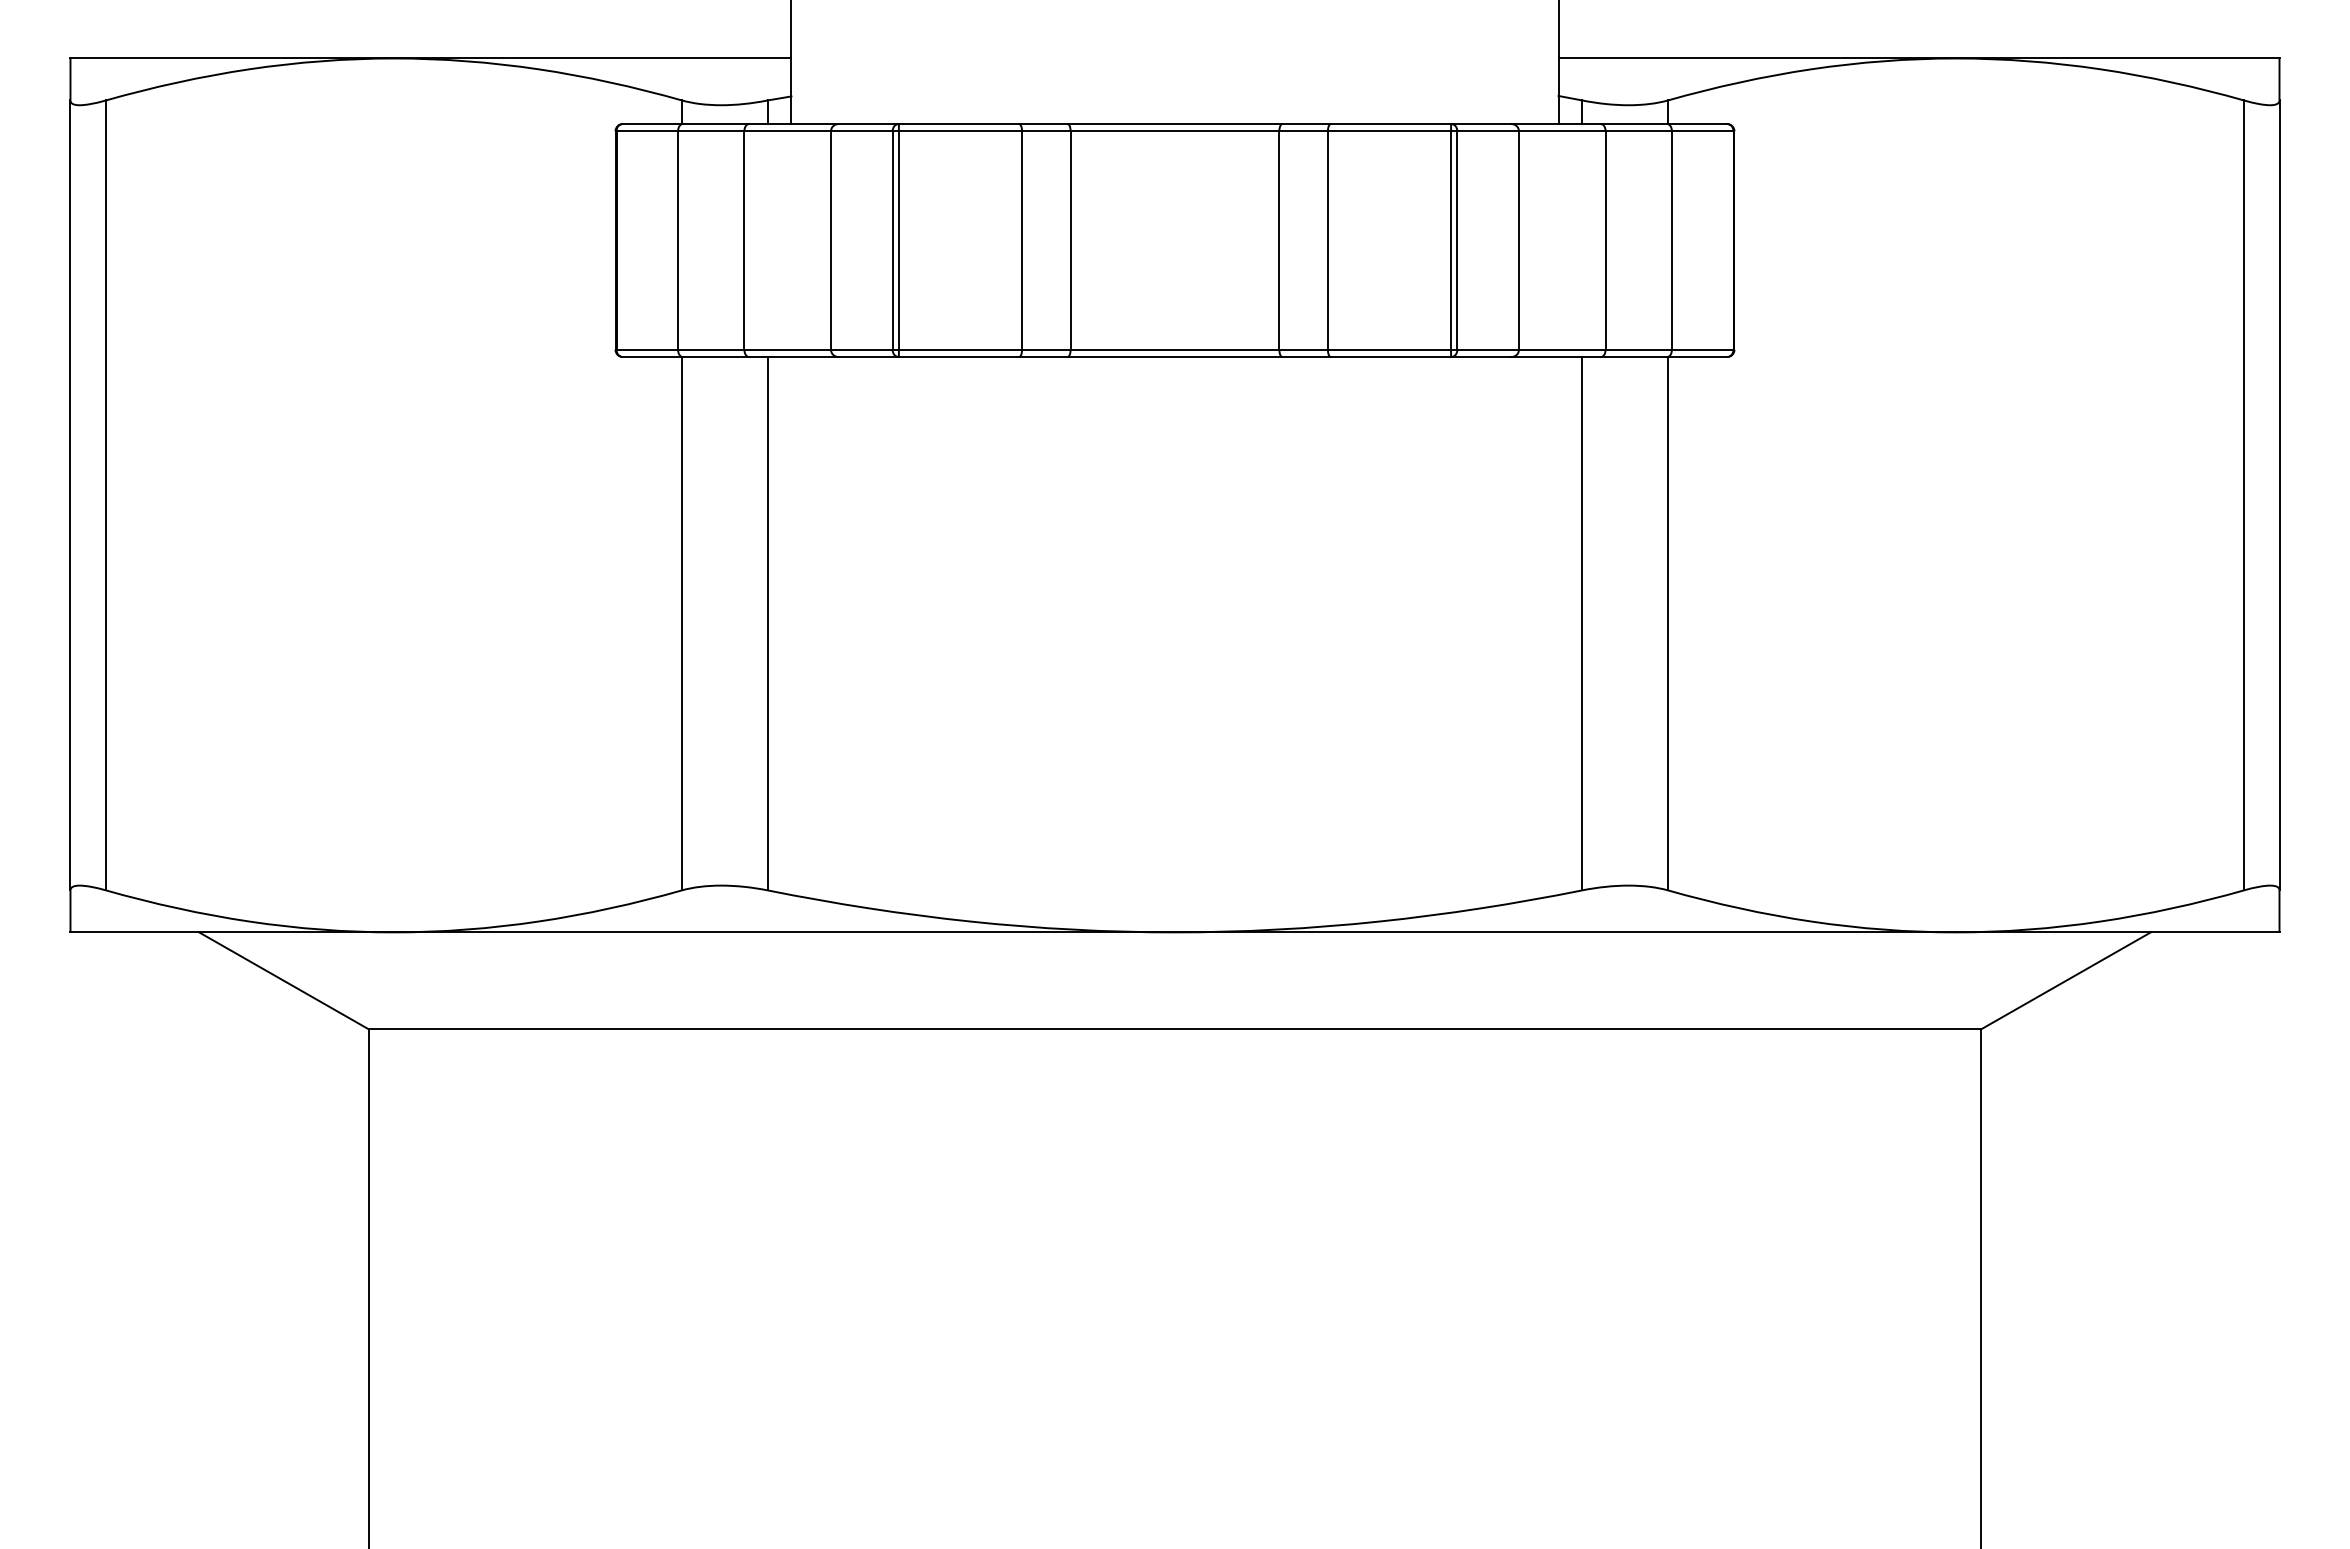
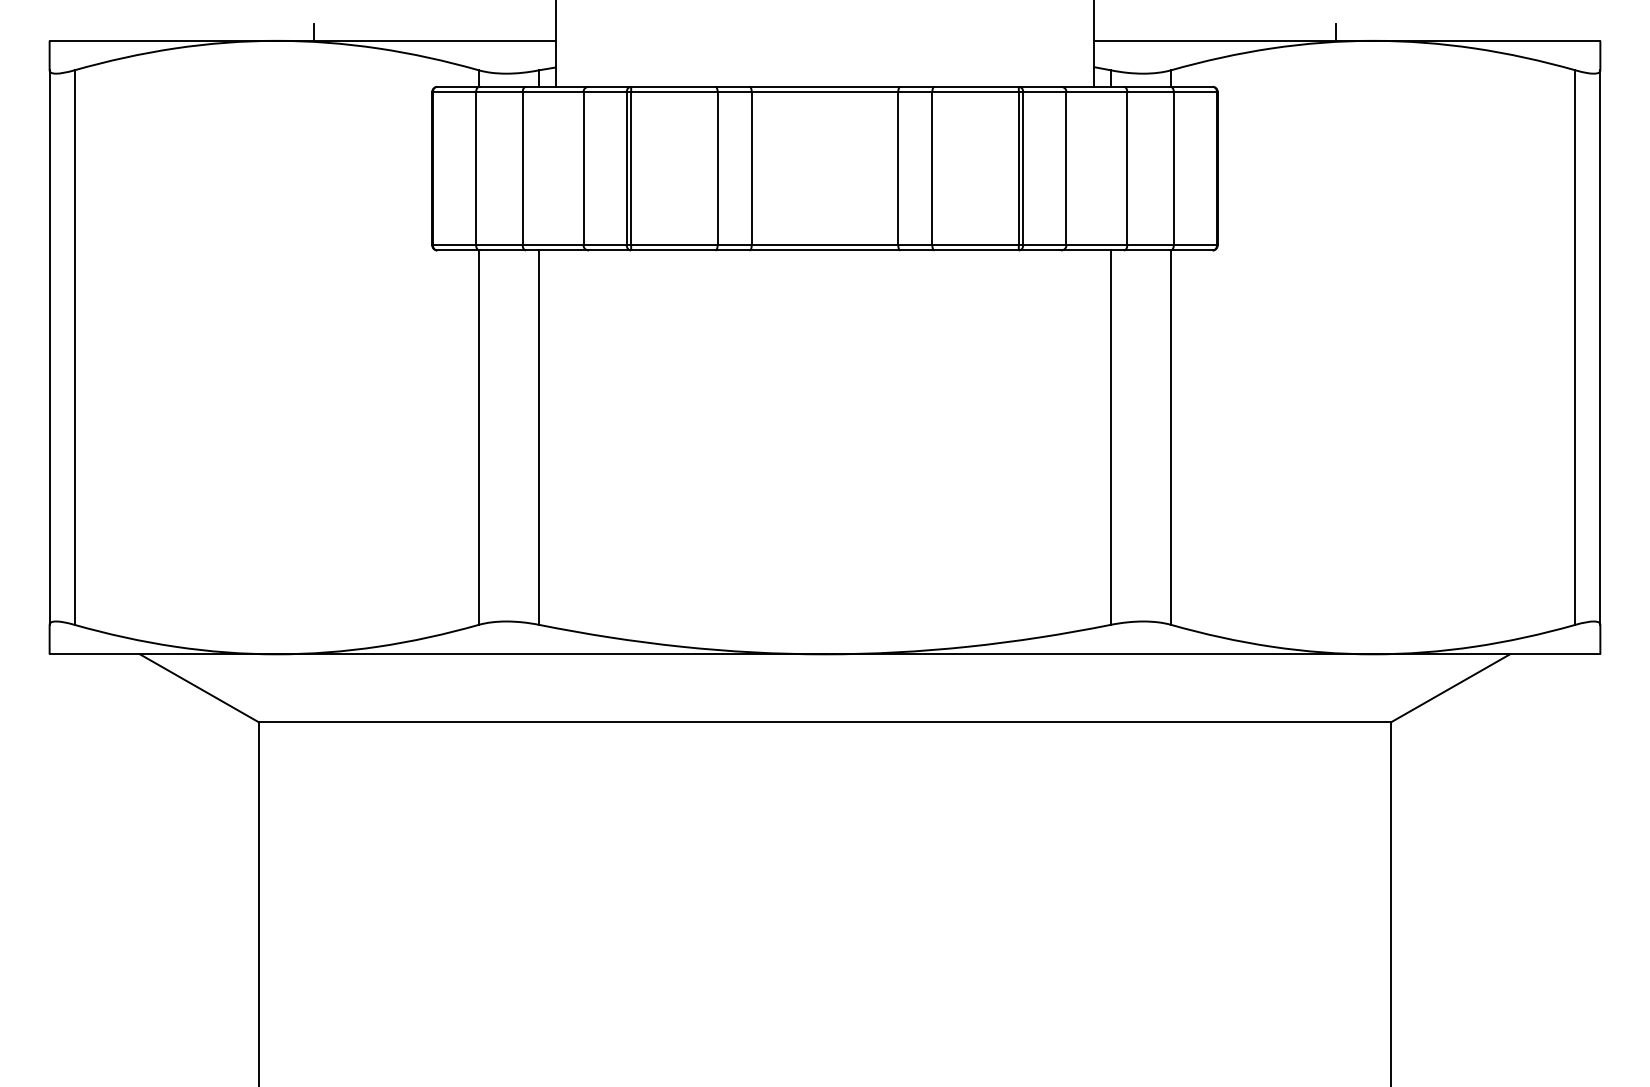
line: (446, 46) -> (313, 32), added
line: (1903, 46) -> (1336, 32), added

